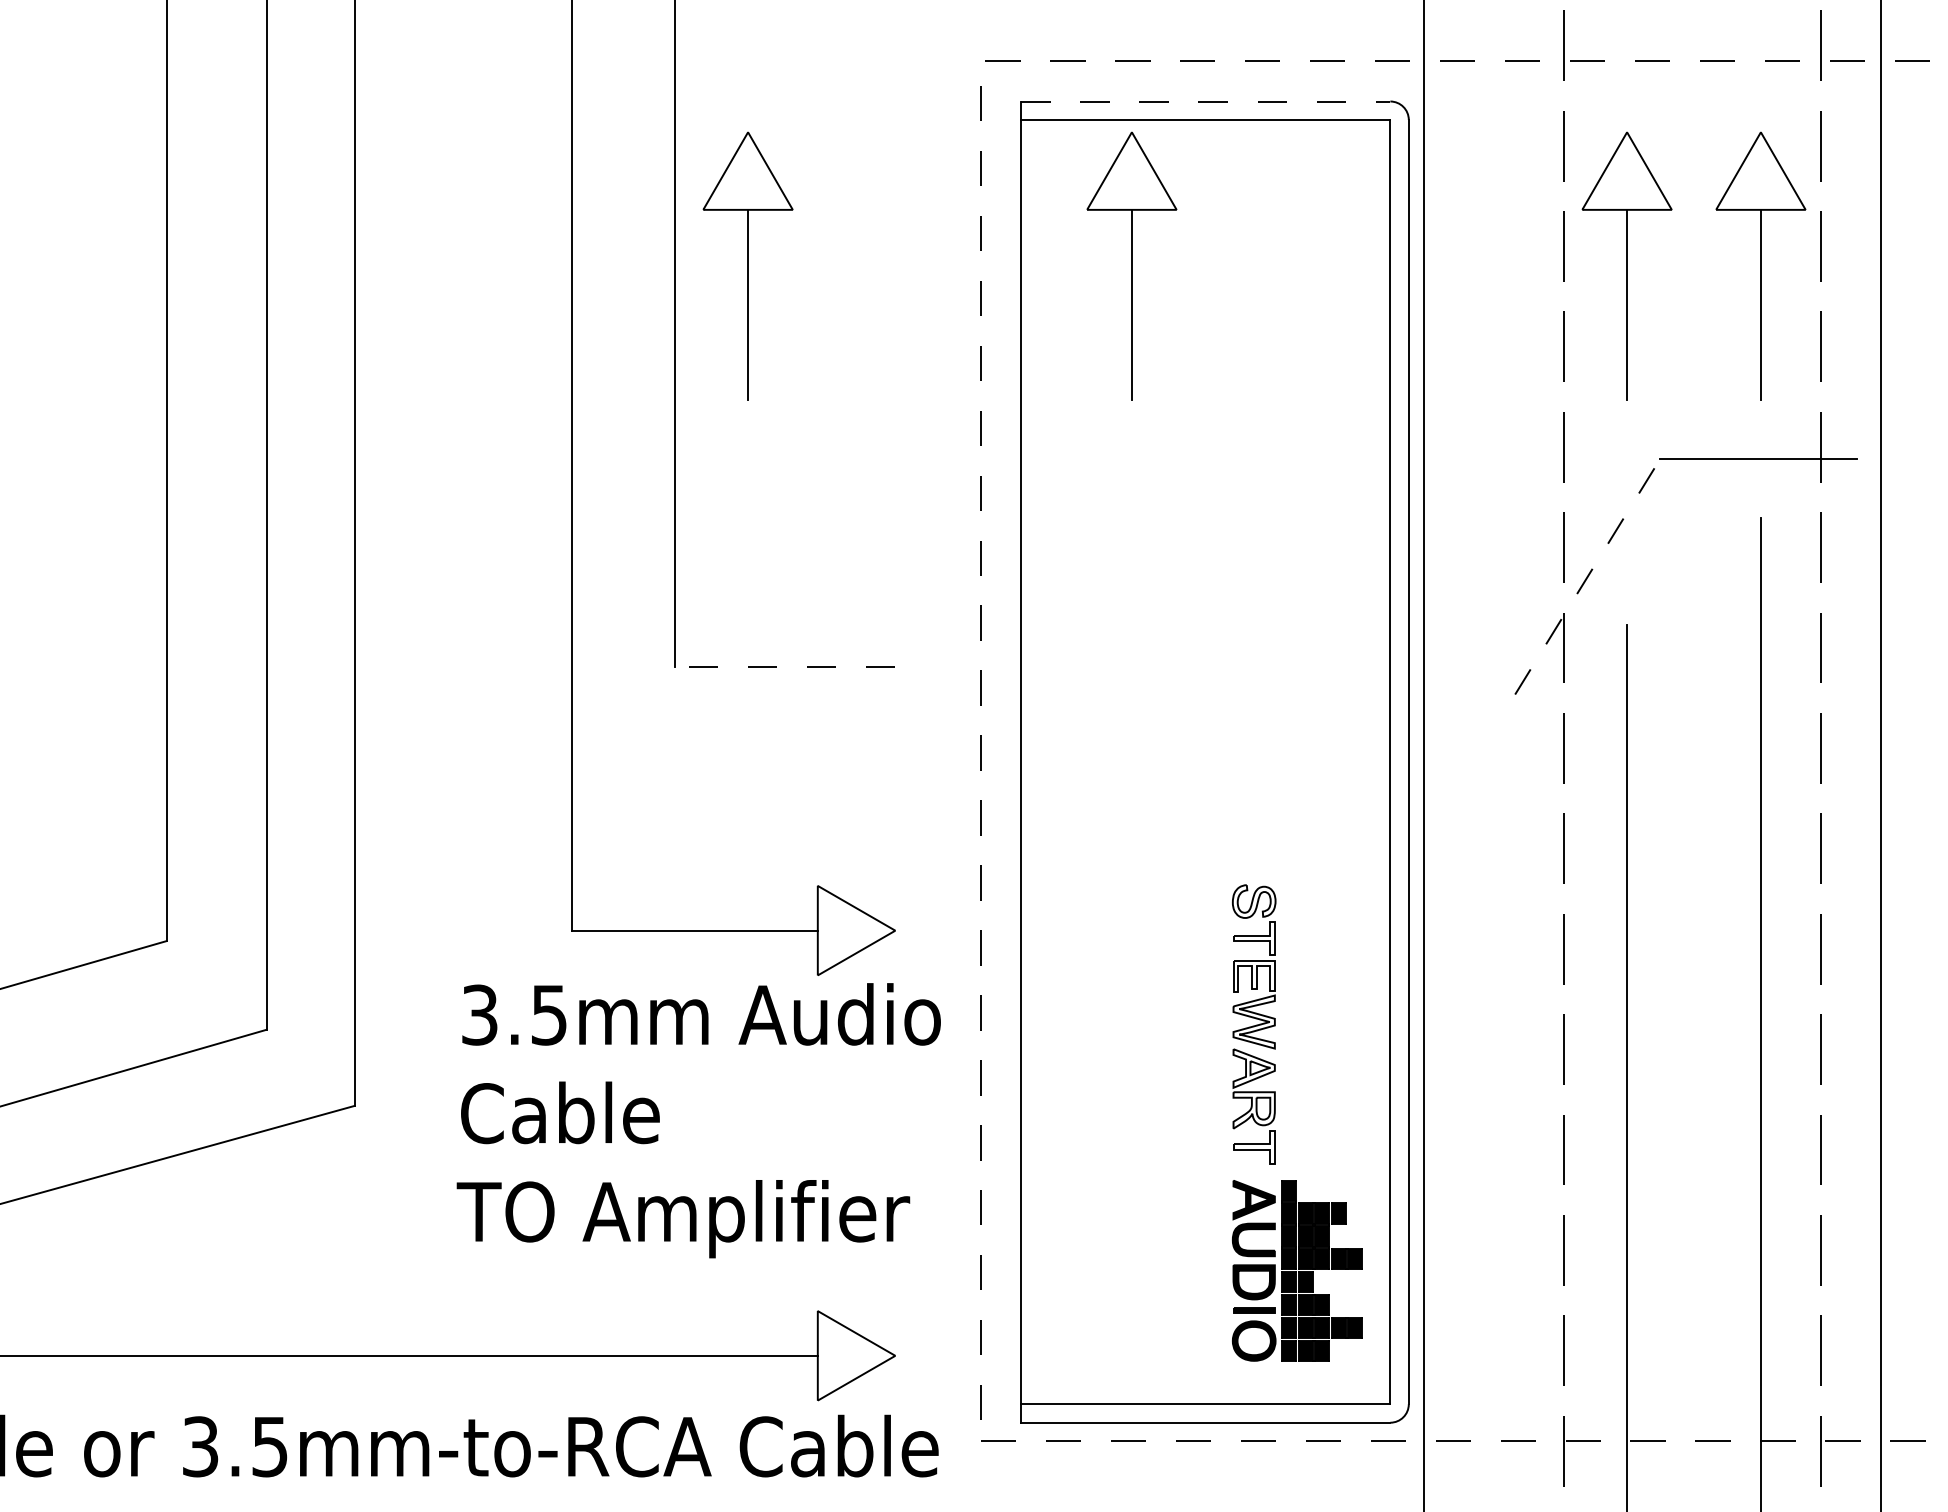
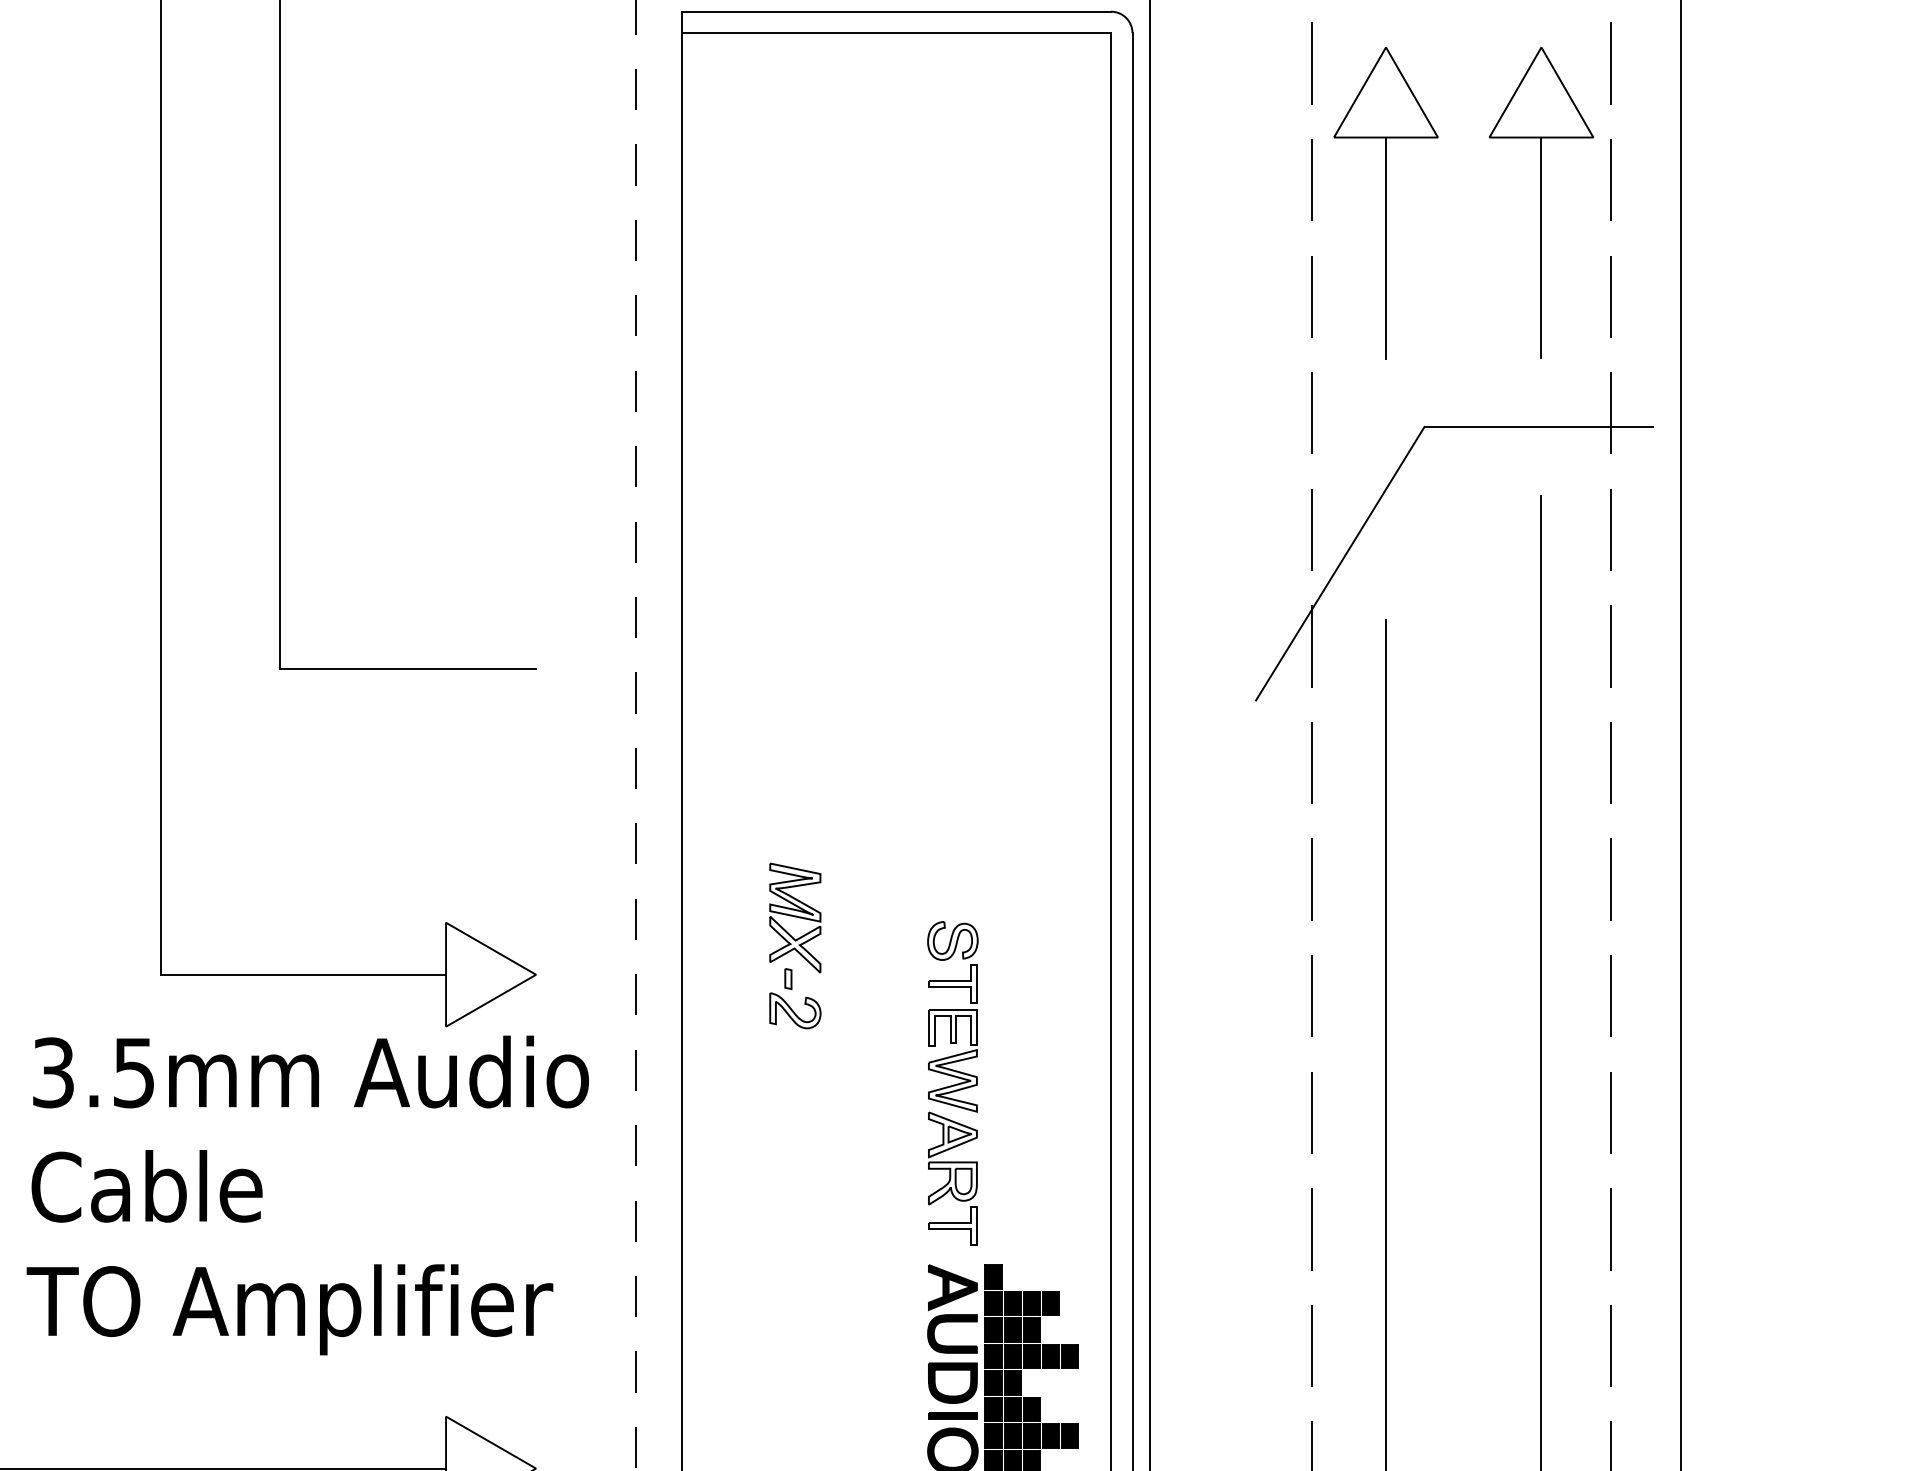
line: (1205, 101) -> (896, 11), dashed -> solid
part: (747, 265) -> (364, 202), removed
part: (1131, 265) -> (810, 202), removed
line: (1587, 576) -> (1340, 563), dashed -> solid
line: (784, 667) -> (407, 669), dashed -> solid
part: (1118, 905) -> (795, 945), added

